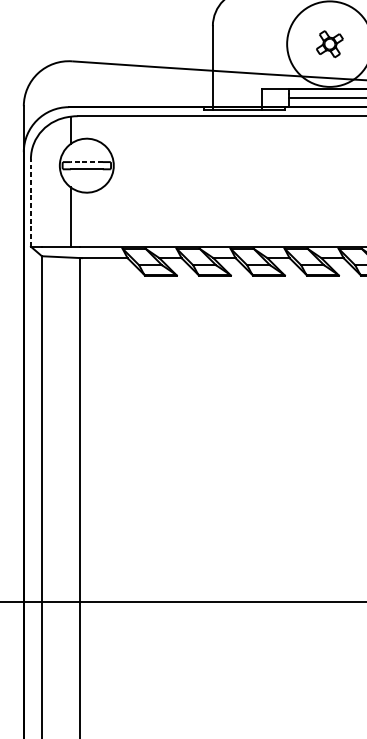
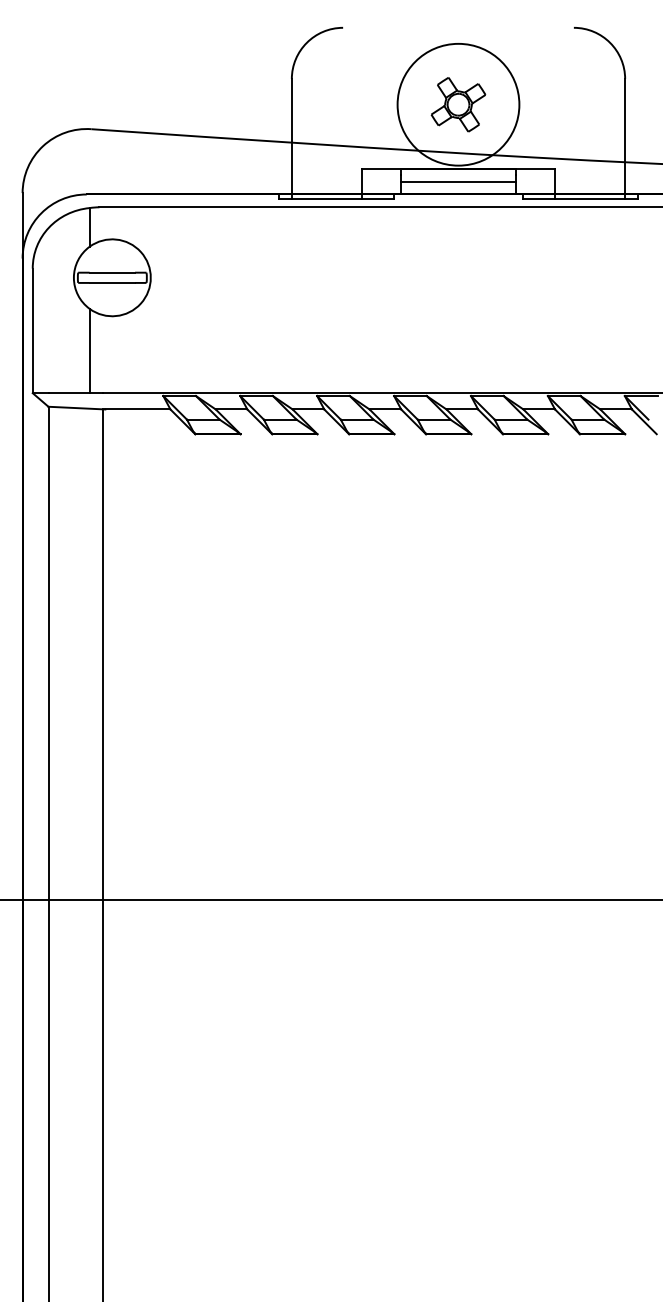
part: (329, 44) -> (458, 104), size x1.43
line: (86, 161) -> (112, 272), dashed -> solid
line: (30, 202) -> (32, 330), dashed -> solid

